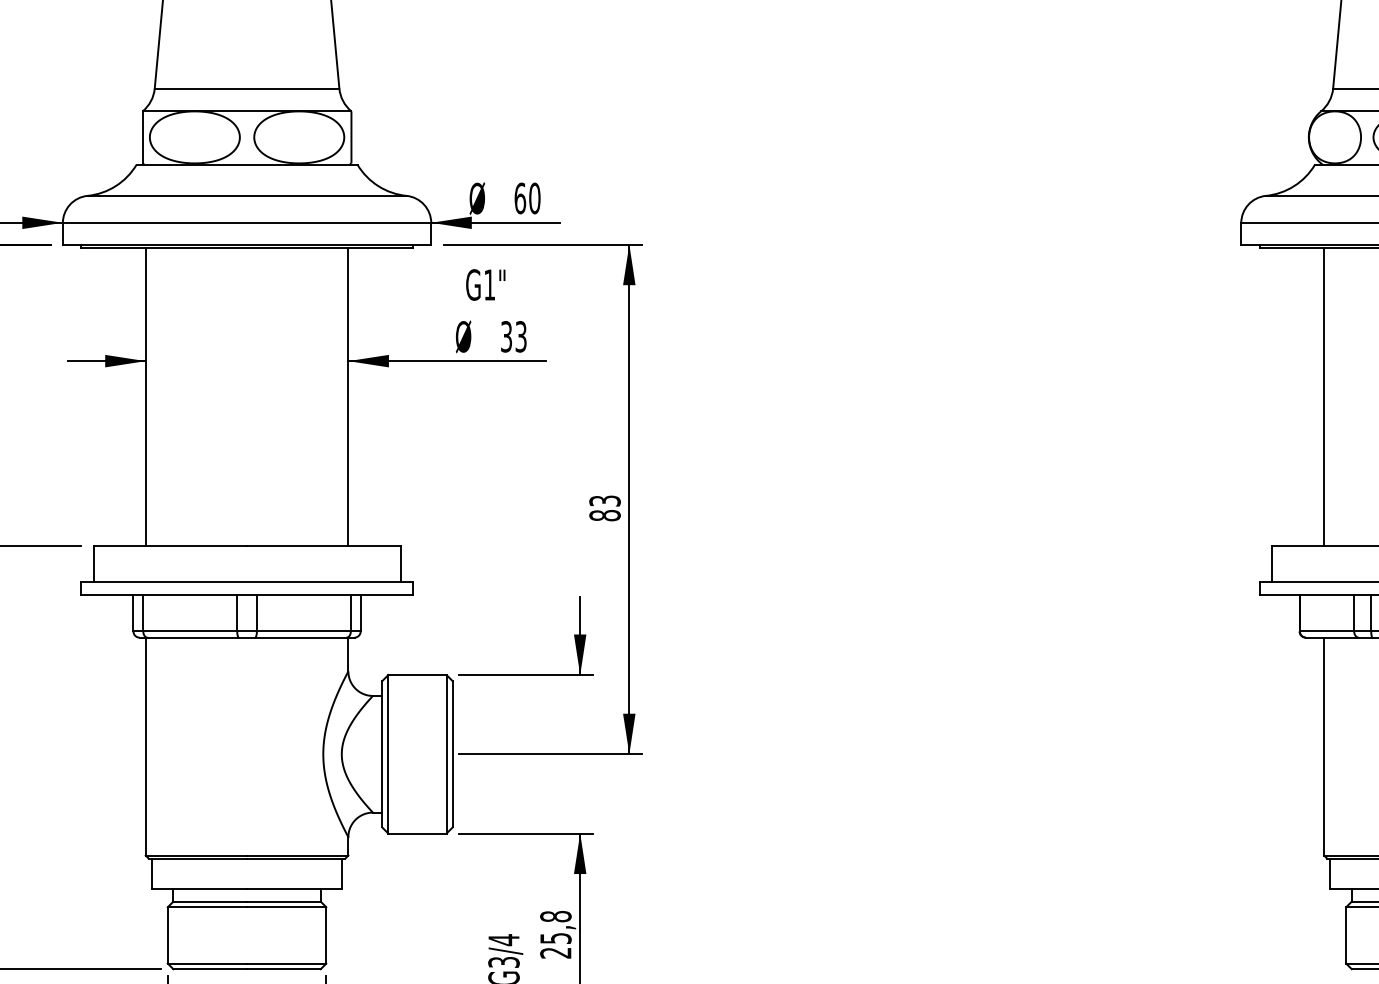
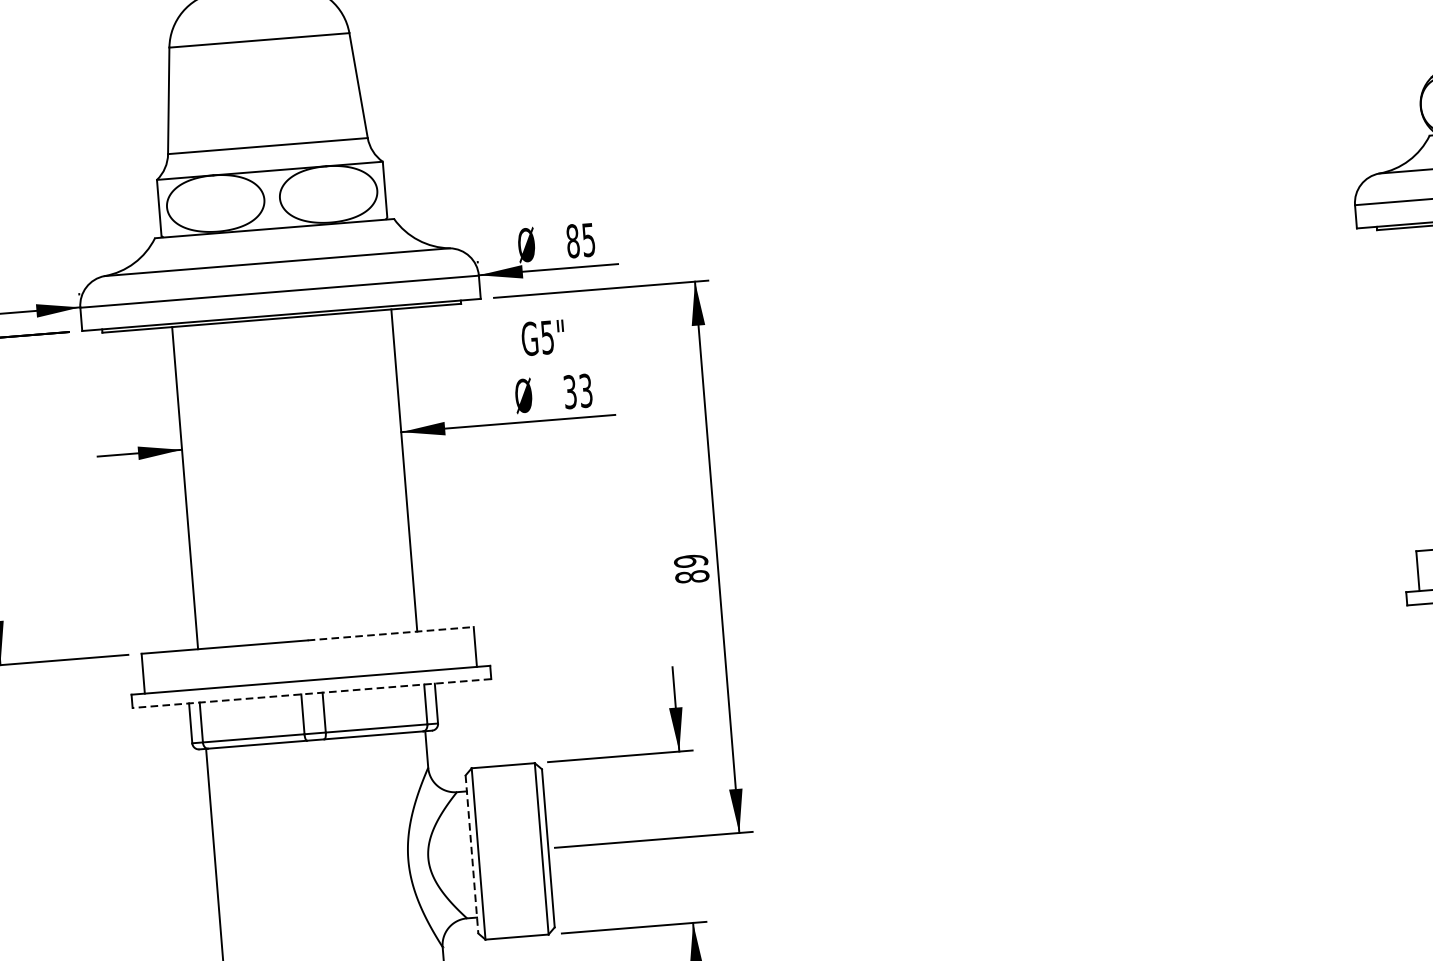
text: (527, 198) -> (580, 240), 60 -> 85
text: (489, 284) -> (547, 336), G1" -> G5"
text: (604, 500) -> (690, 560), 83 -> 89
line: (323, 545) -> (390, 633), solid -> dashed
line: (247, 594) -> (312, 693), solid -> dashed
line: (382, 754) -> (472, 854), solid -> dashed

